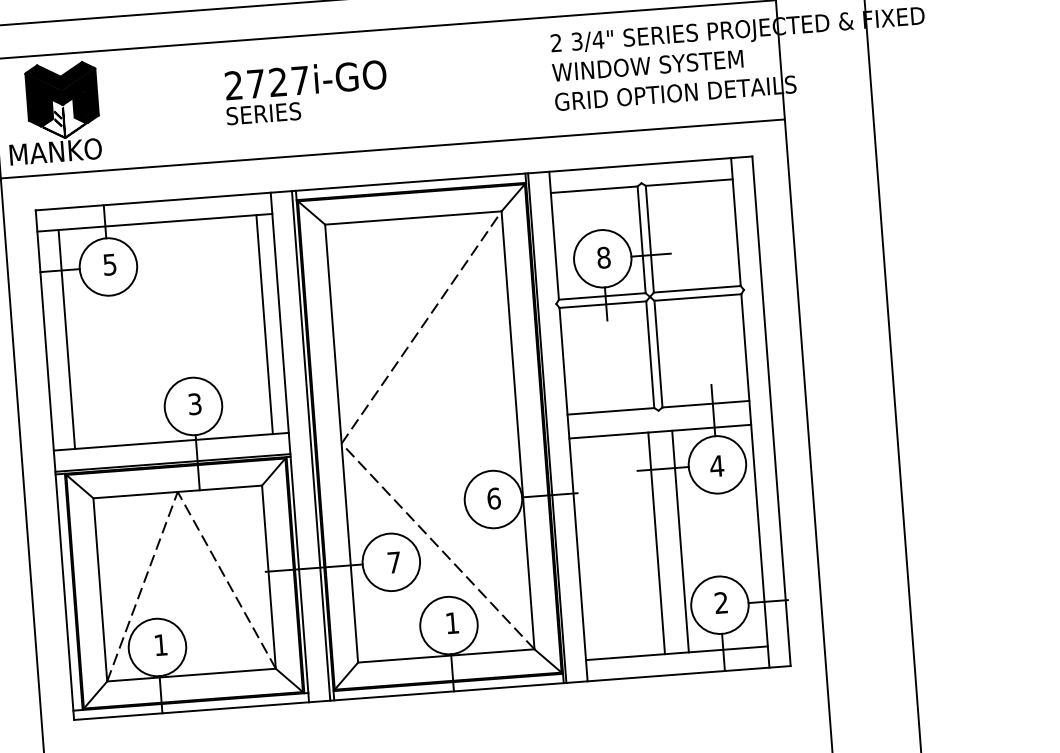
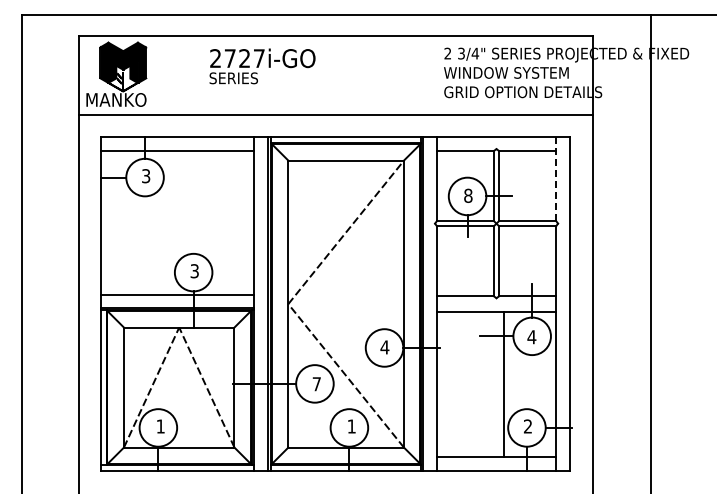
text: (306, 92) -> (262, 66), moved
line: (736, 222) -> (556, 179), solid -> dashed
text: (110, 263) -> (146, 175), 5 -> 3
line: (265, 324) -> (244, 222), removed
line: (66, 339) -> (114, 222), removed
text: (493, 498) -> (384, 347), 6 -> 4
line: (656, 543) -> (488, 384), removed

